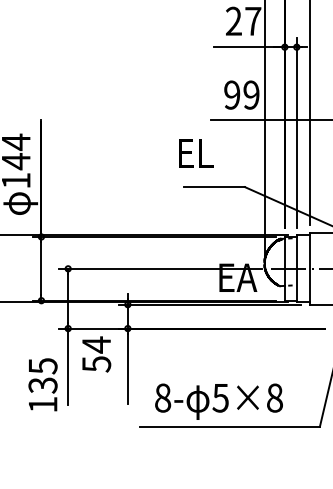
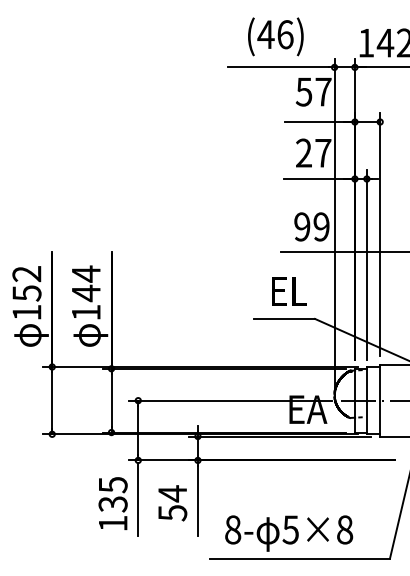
text: (196, 153) -> (289, 291), moved
text: (96, 354) -> (172, 503), moved
text: (42, 384) -> (112, 503), moved

